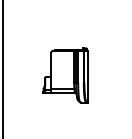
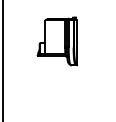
part: (64, 75) -> (56, 41), moved

